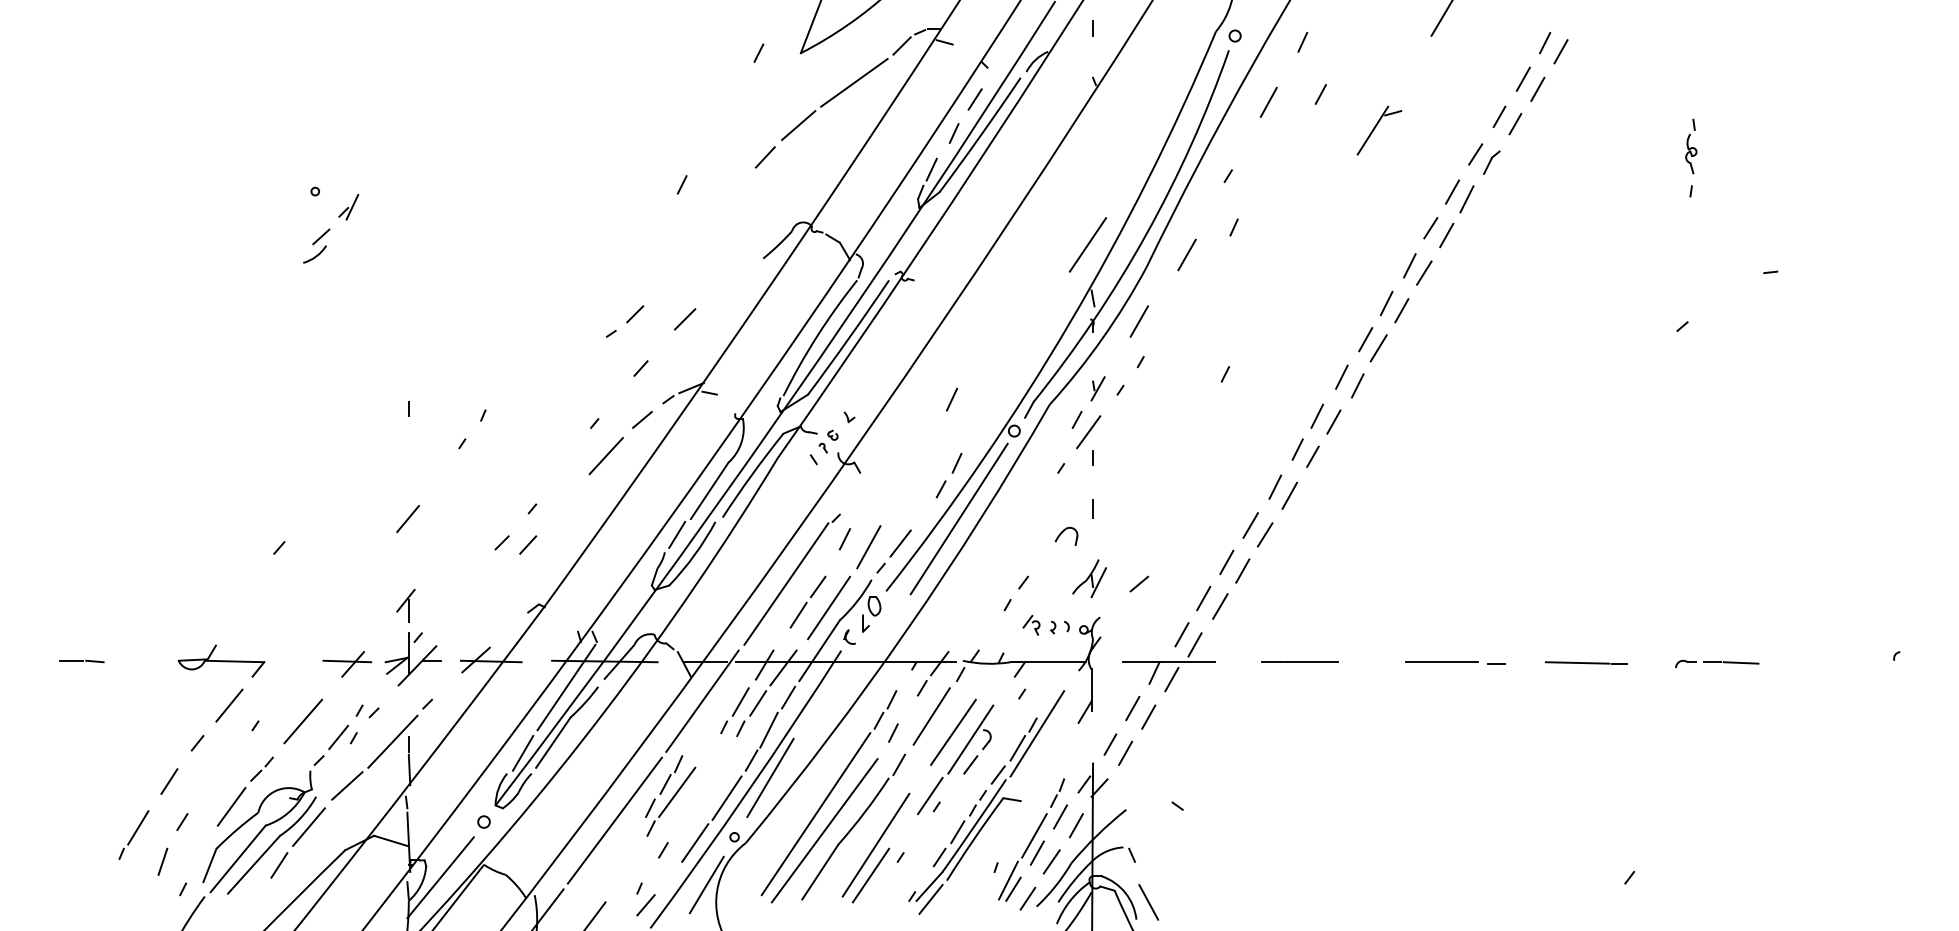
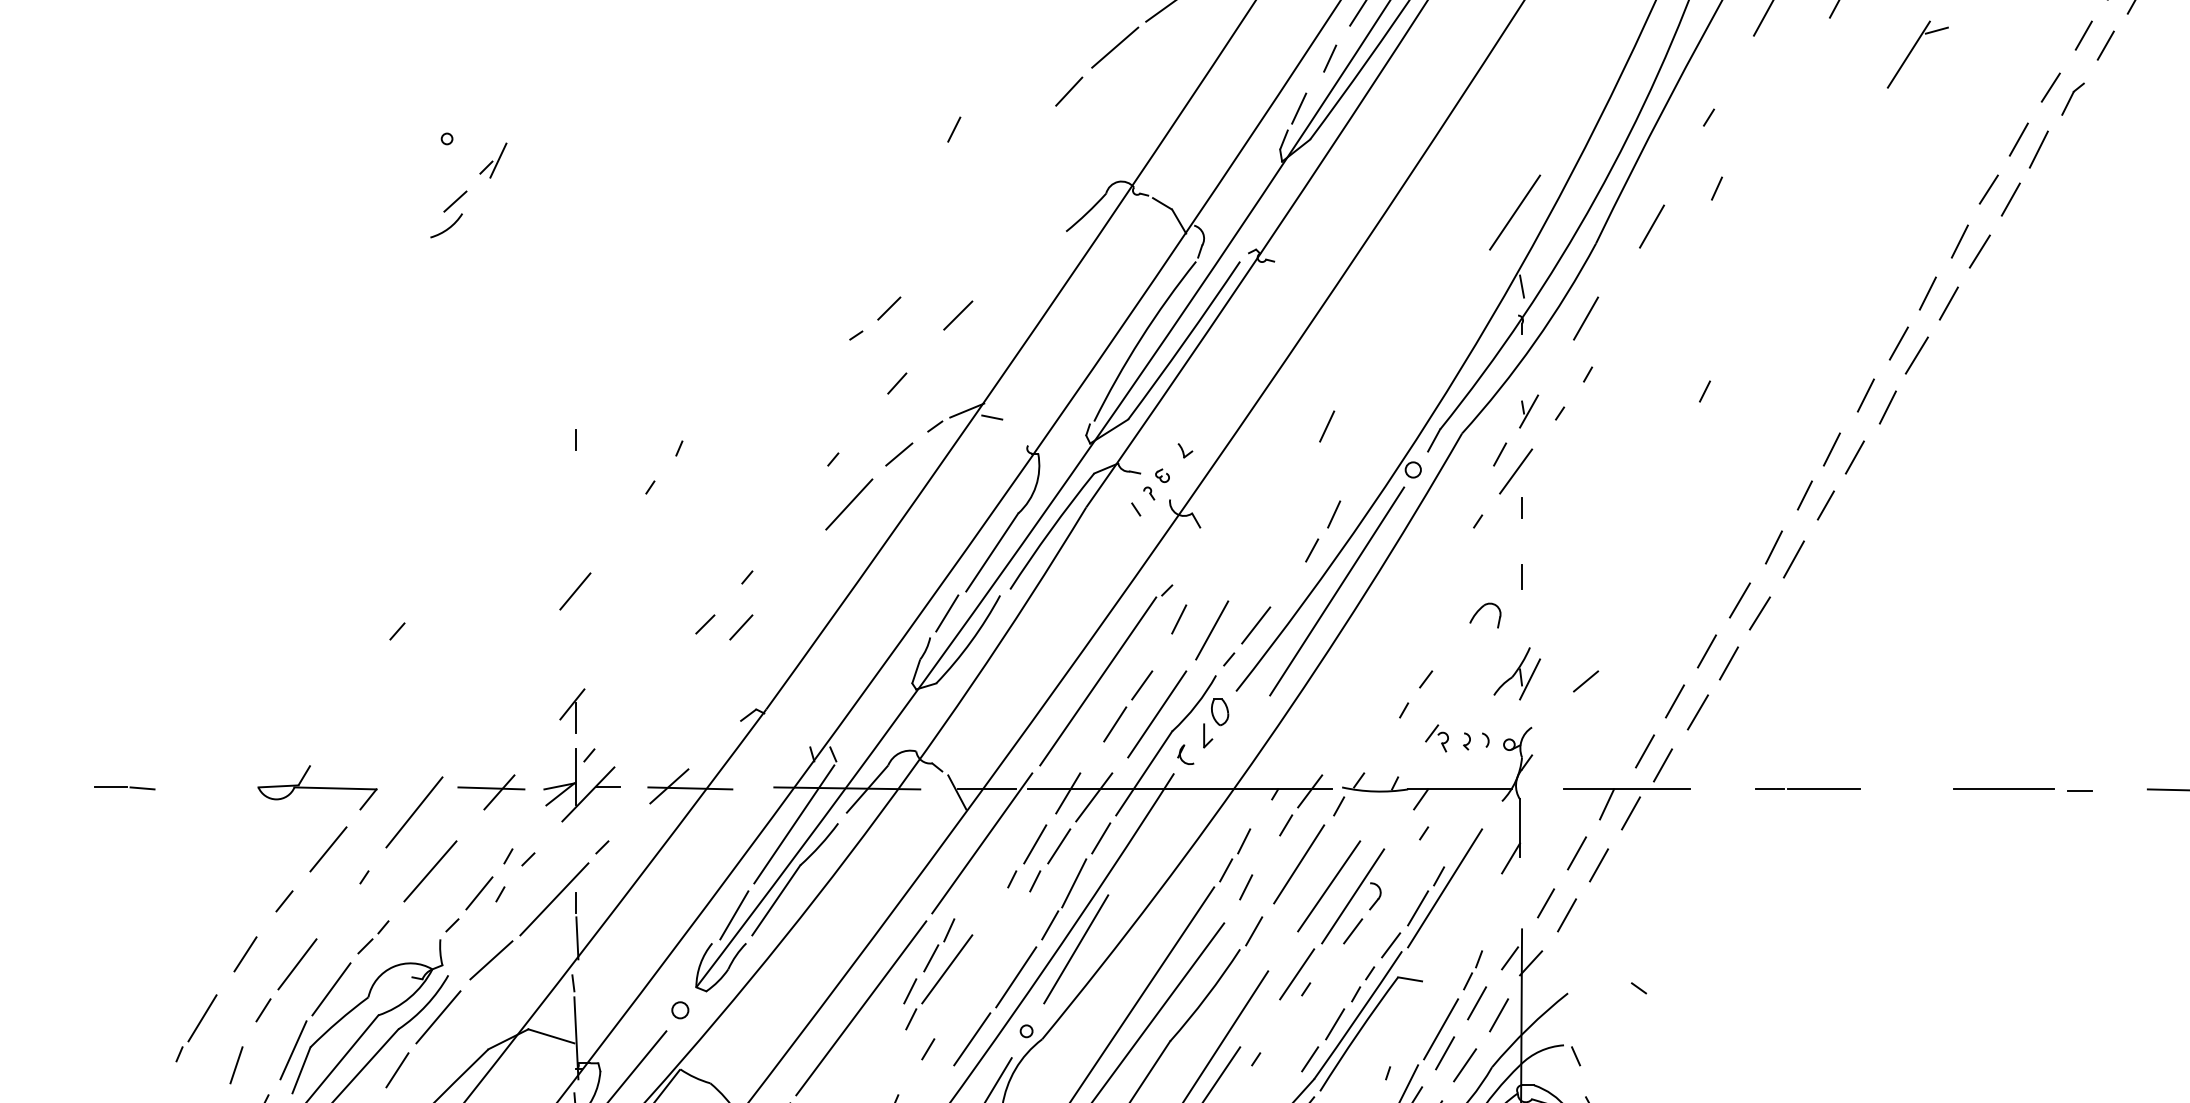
line: (291, 678) -> (414, 811), added
line: (206, 788) -> (296, 963), added
line: (203, 850) -> (292, 1049), added

